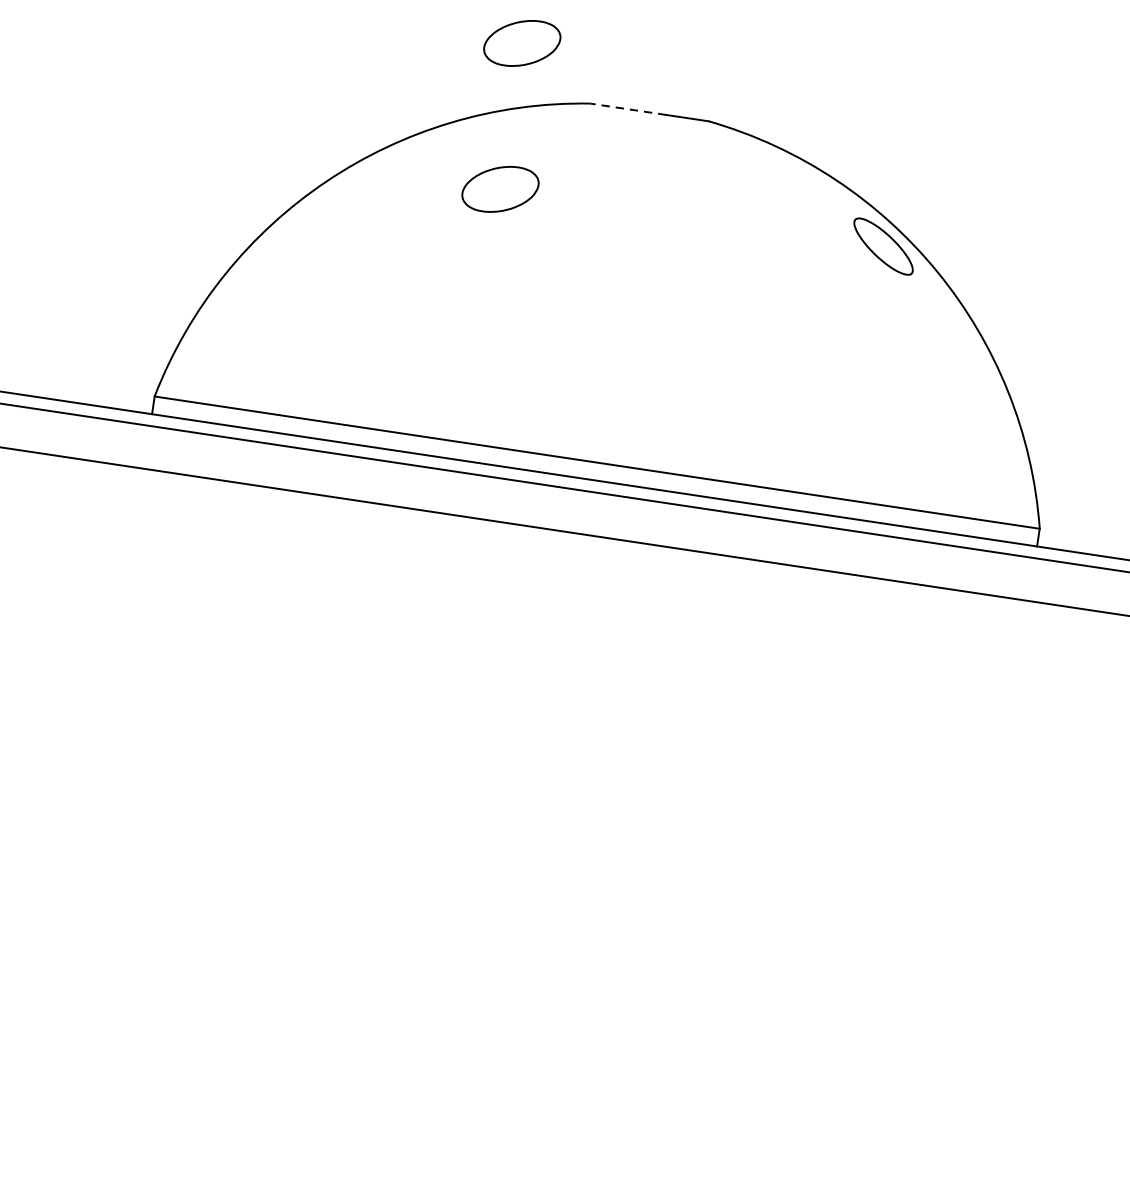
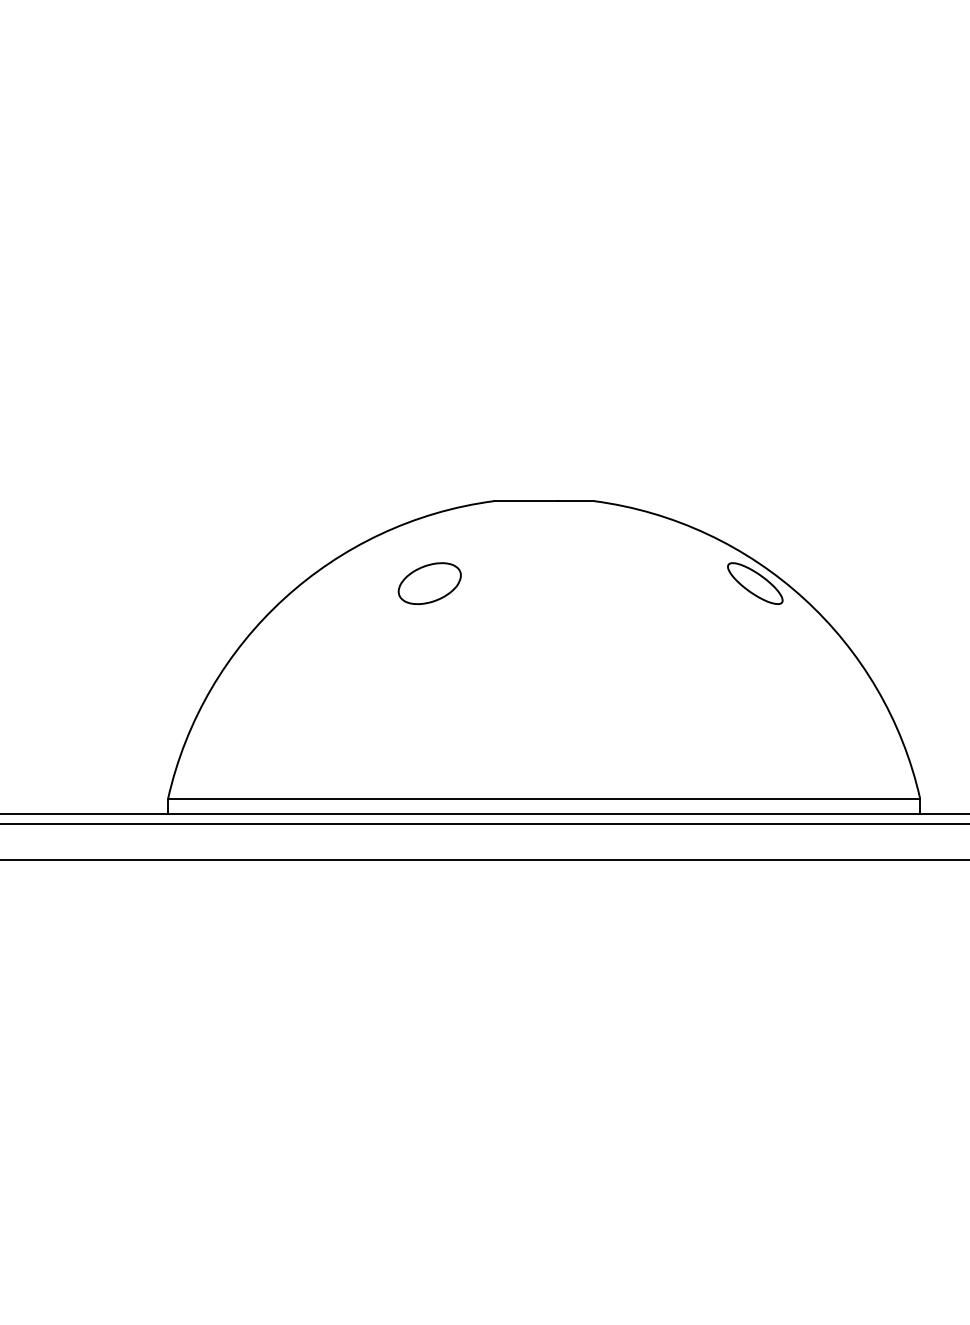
part: (521, 43) -> (429, 459), removed
line: (627, 109) -> (525, 501), dashed -> solid

